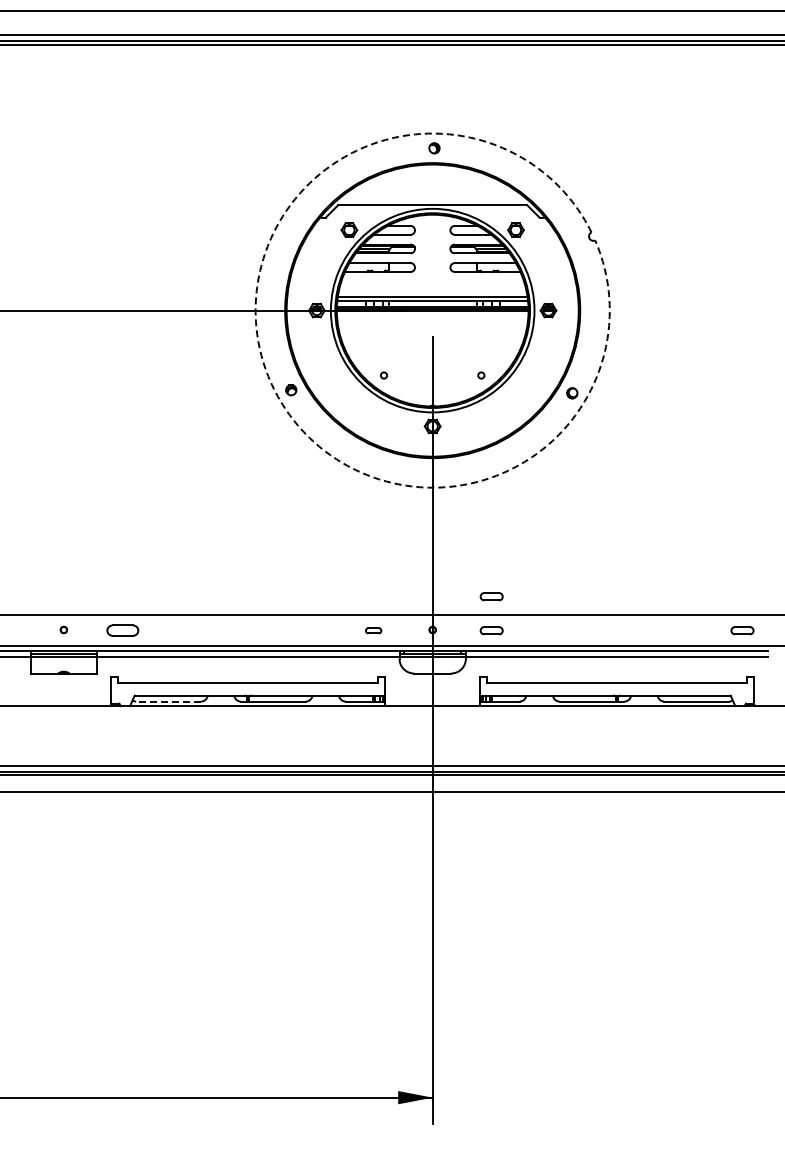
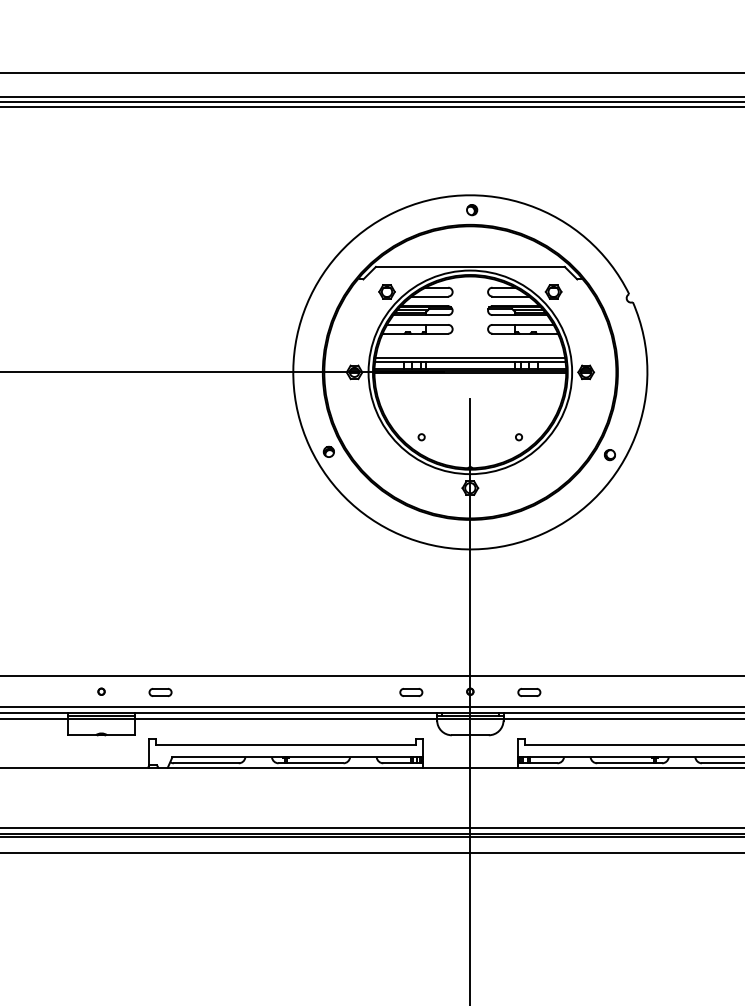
arc: (271, 384) -> (309, 446), dashed -> solid
part: (491, 596) -> (529, 658), removed
part: (122, 630) -> (160, 692), size x0.71
part: (373, 630) -> (411, 692), size x1.43
line: (168, 701) -> (206, 763), dashed -> solid

